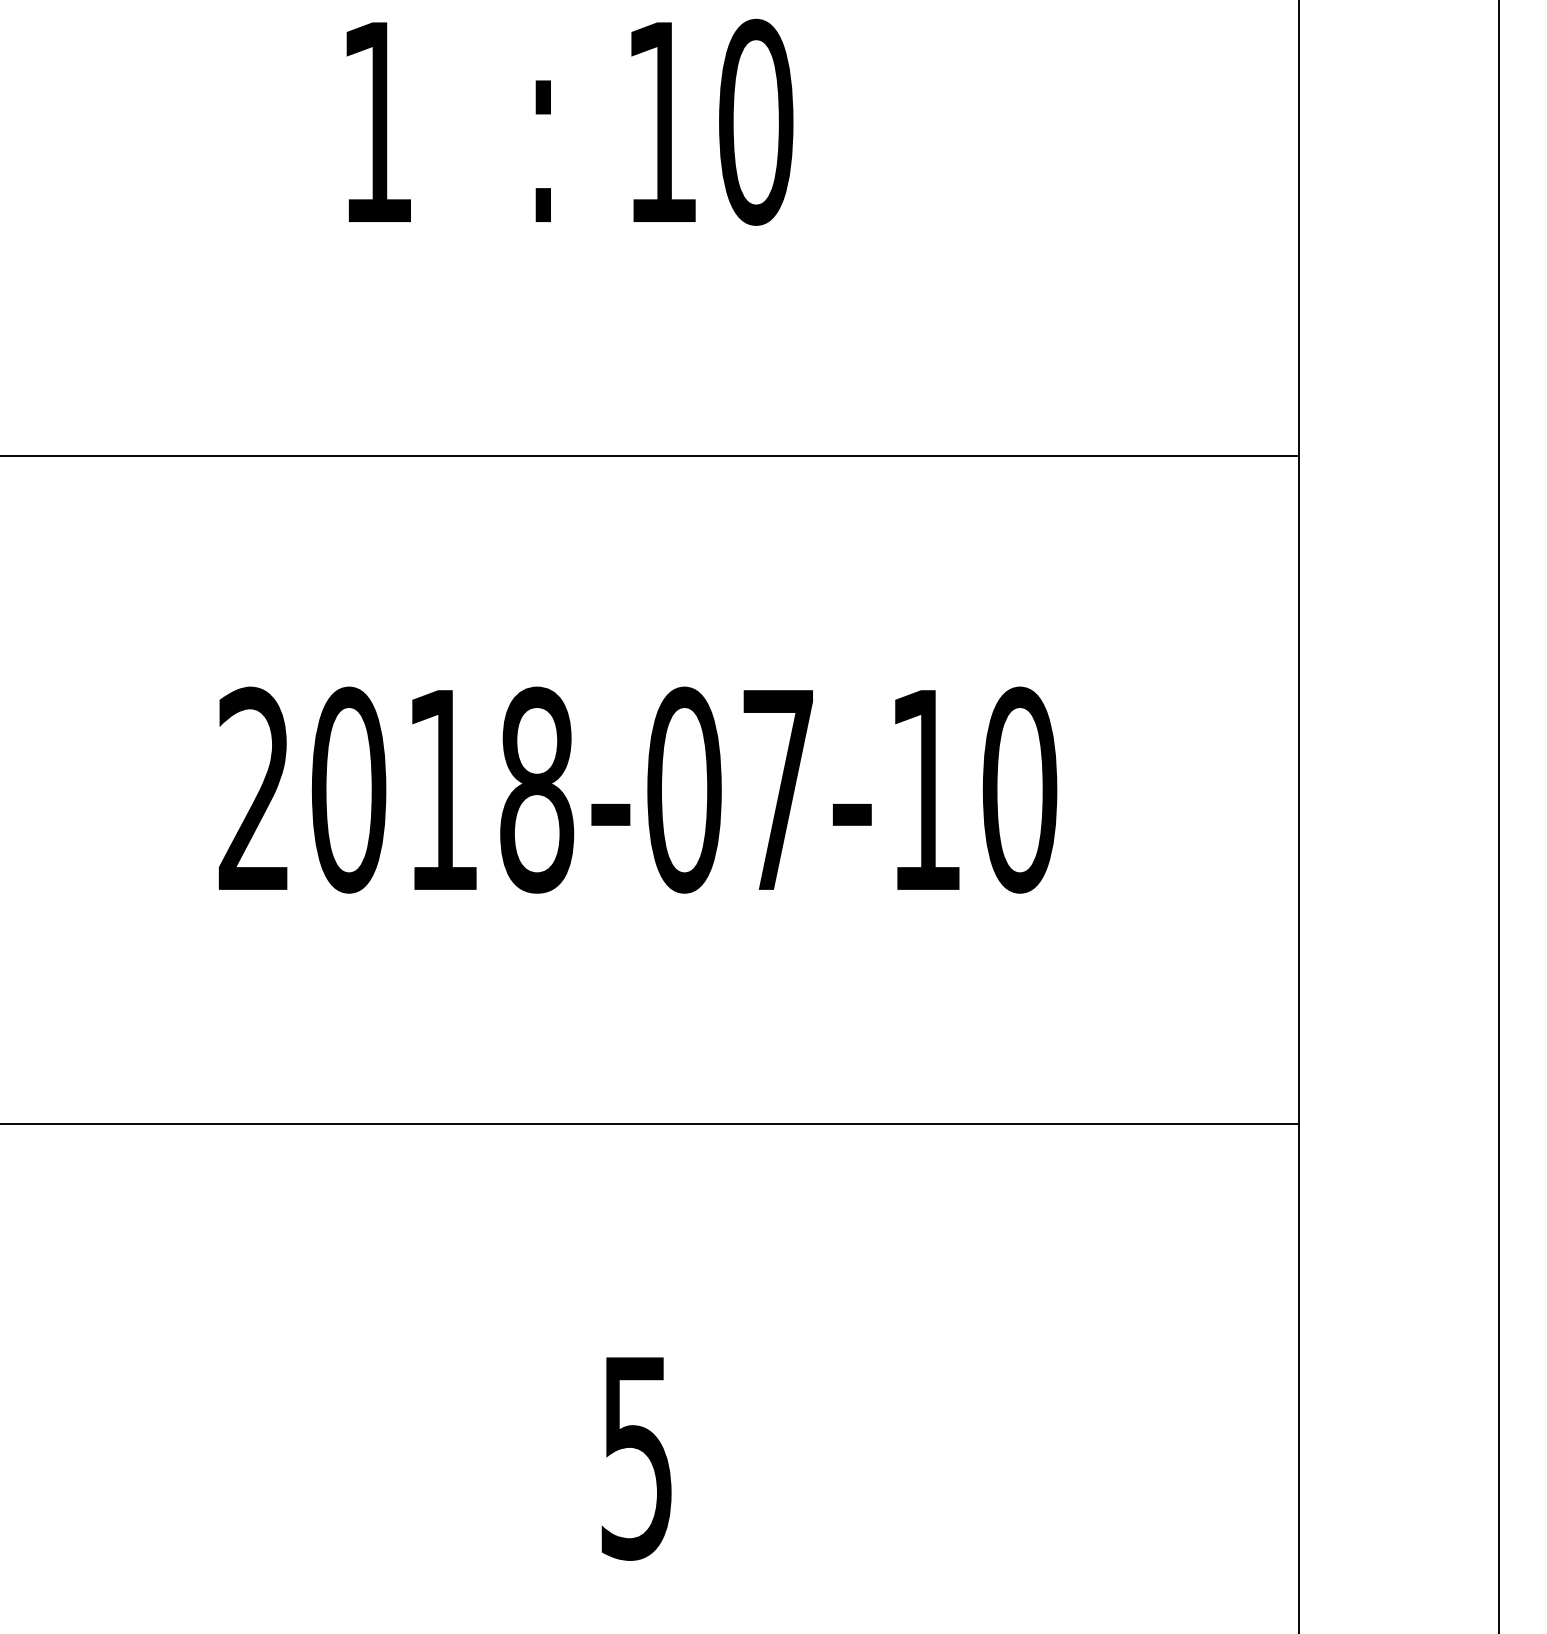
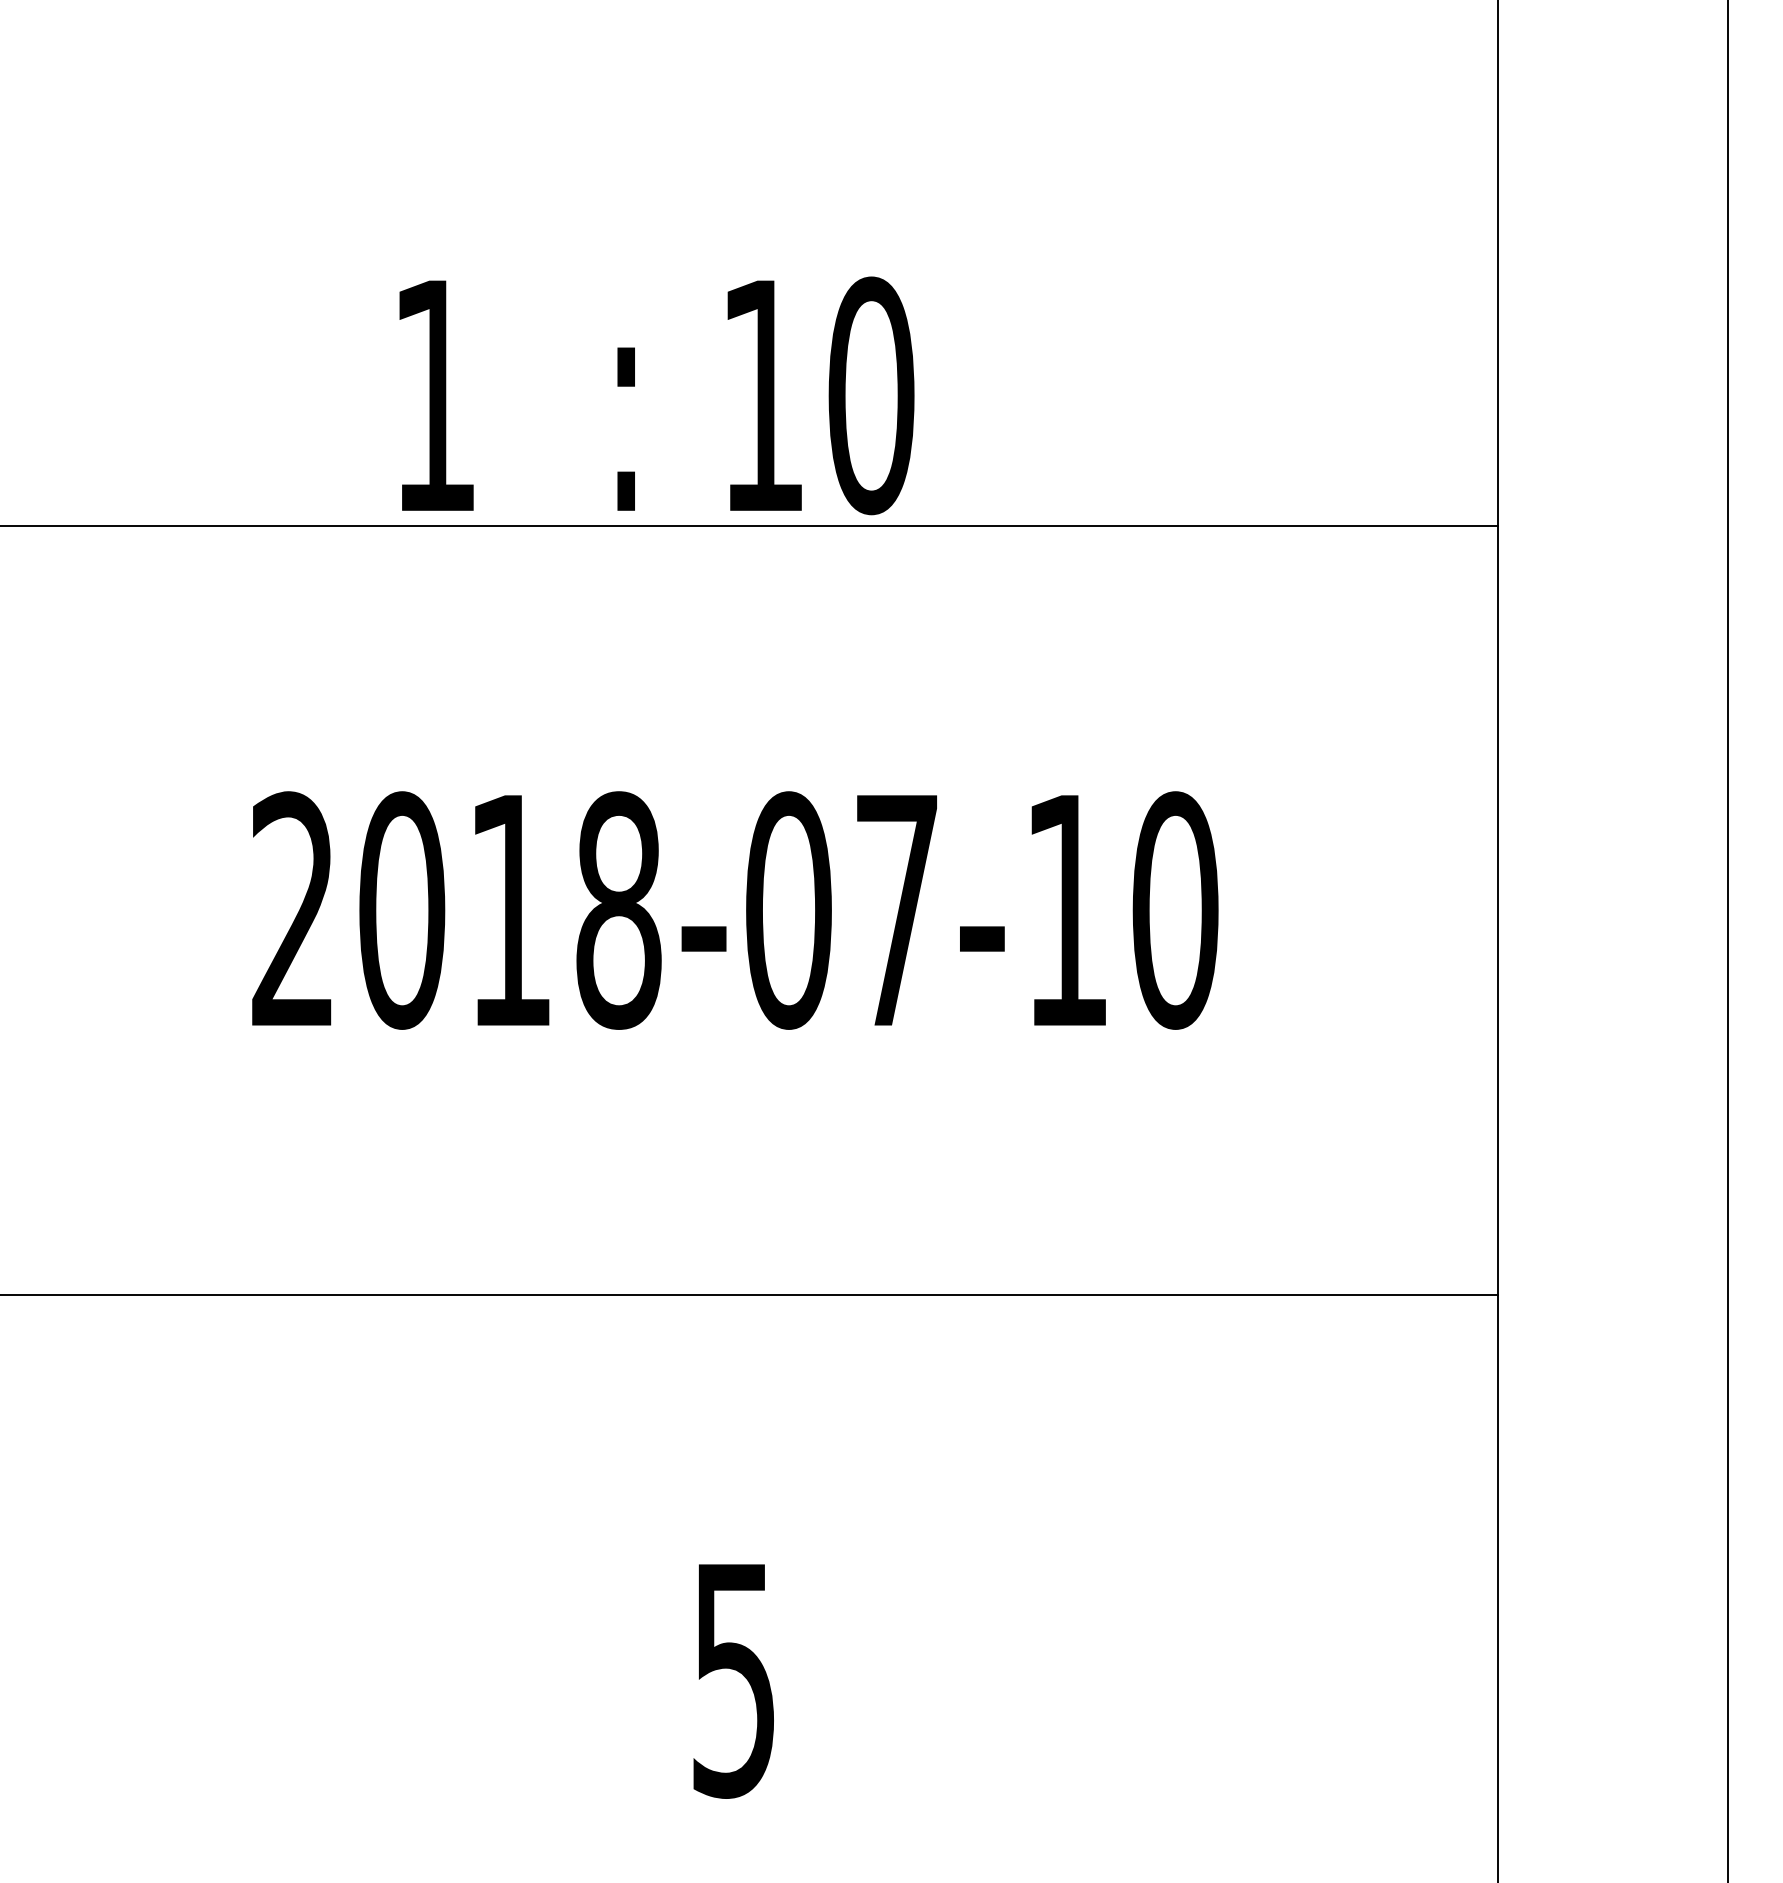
text: (569, 122) -> (656, 395), moved

